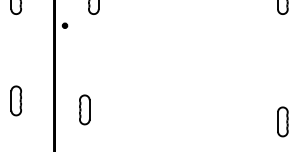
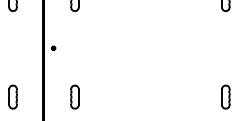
part: (64, 25) -> (53, 48), moved
part: (15, 100) -> (12, 96), moved
part: (84, 109) -> (74, 96), moved

